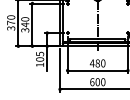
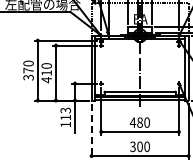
text: (25, 27) -> (46, 76), 340 -> 410
text: (39, 56) -> (65, 113), 105 -> 113
line: (60, 70) -> (91, 131), solid -> dashed
text: (91, 81) -> (132, 146), 600 -> 300

